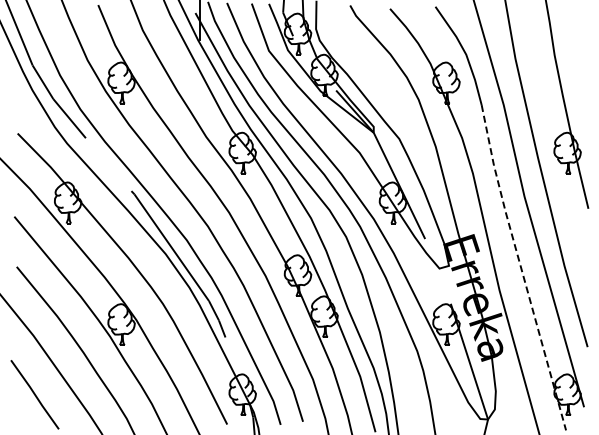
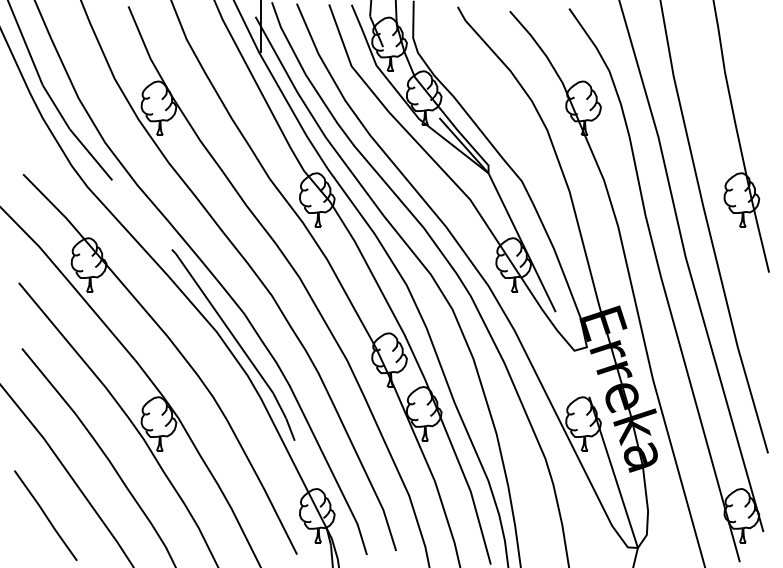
line: (520, 266) -> (680, 348), dashed -> solid

